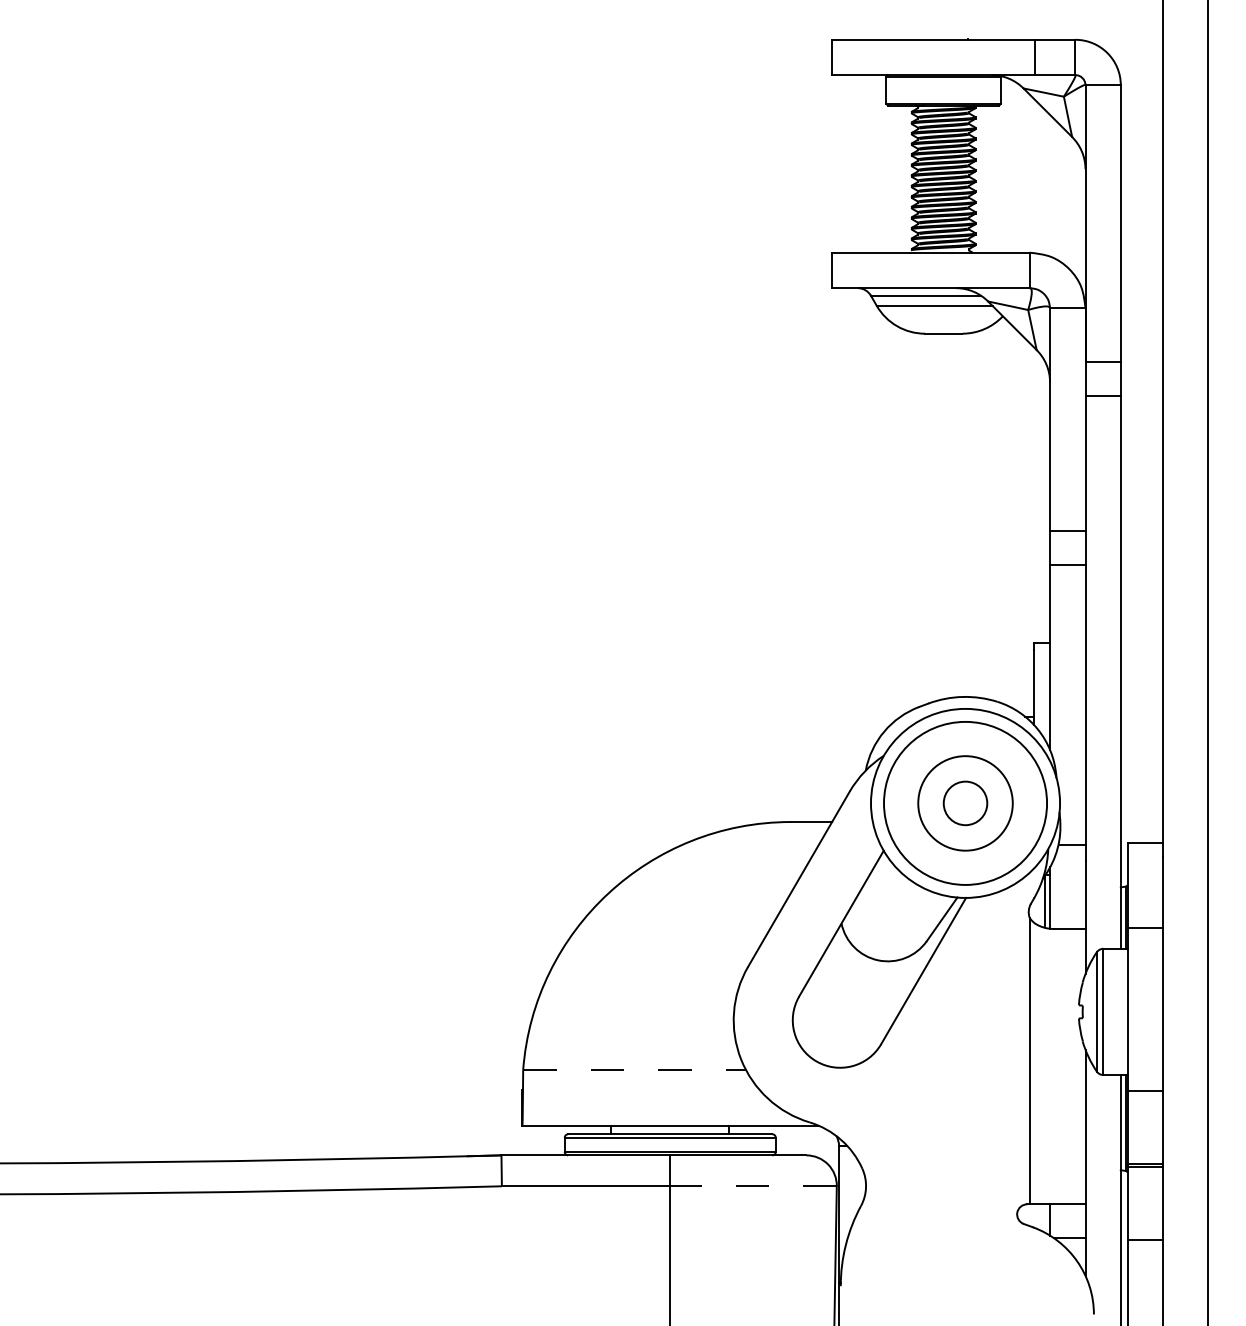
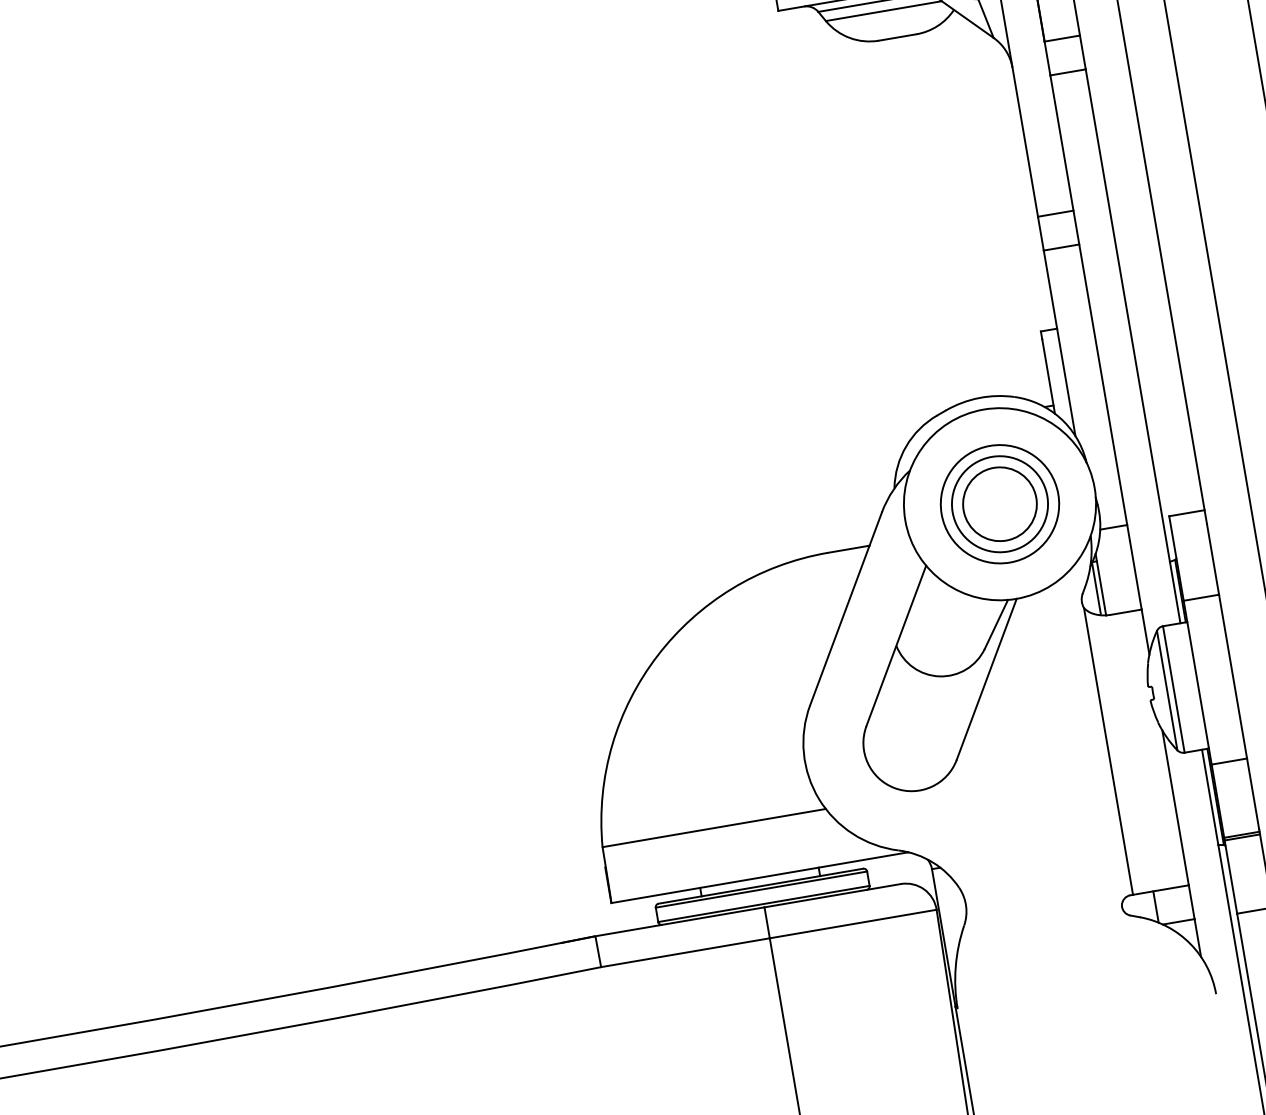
circle: (965, 803) -> (999, 504), size x0.71
circle: (965, 803) -> (999, 504), size x1.67
line: (635, 1070) -> (715, 828), dashed -> solid
line: (753, 1186) -> (853, 924), dashed -> solid

